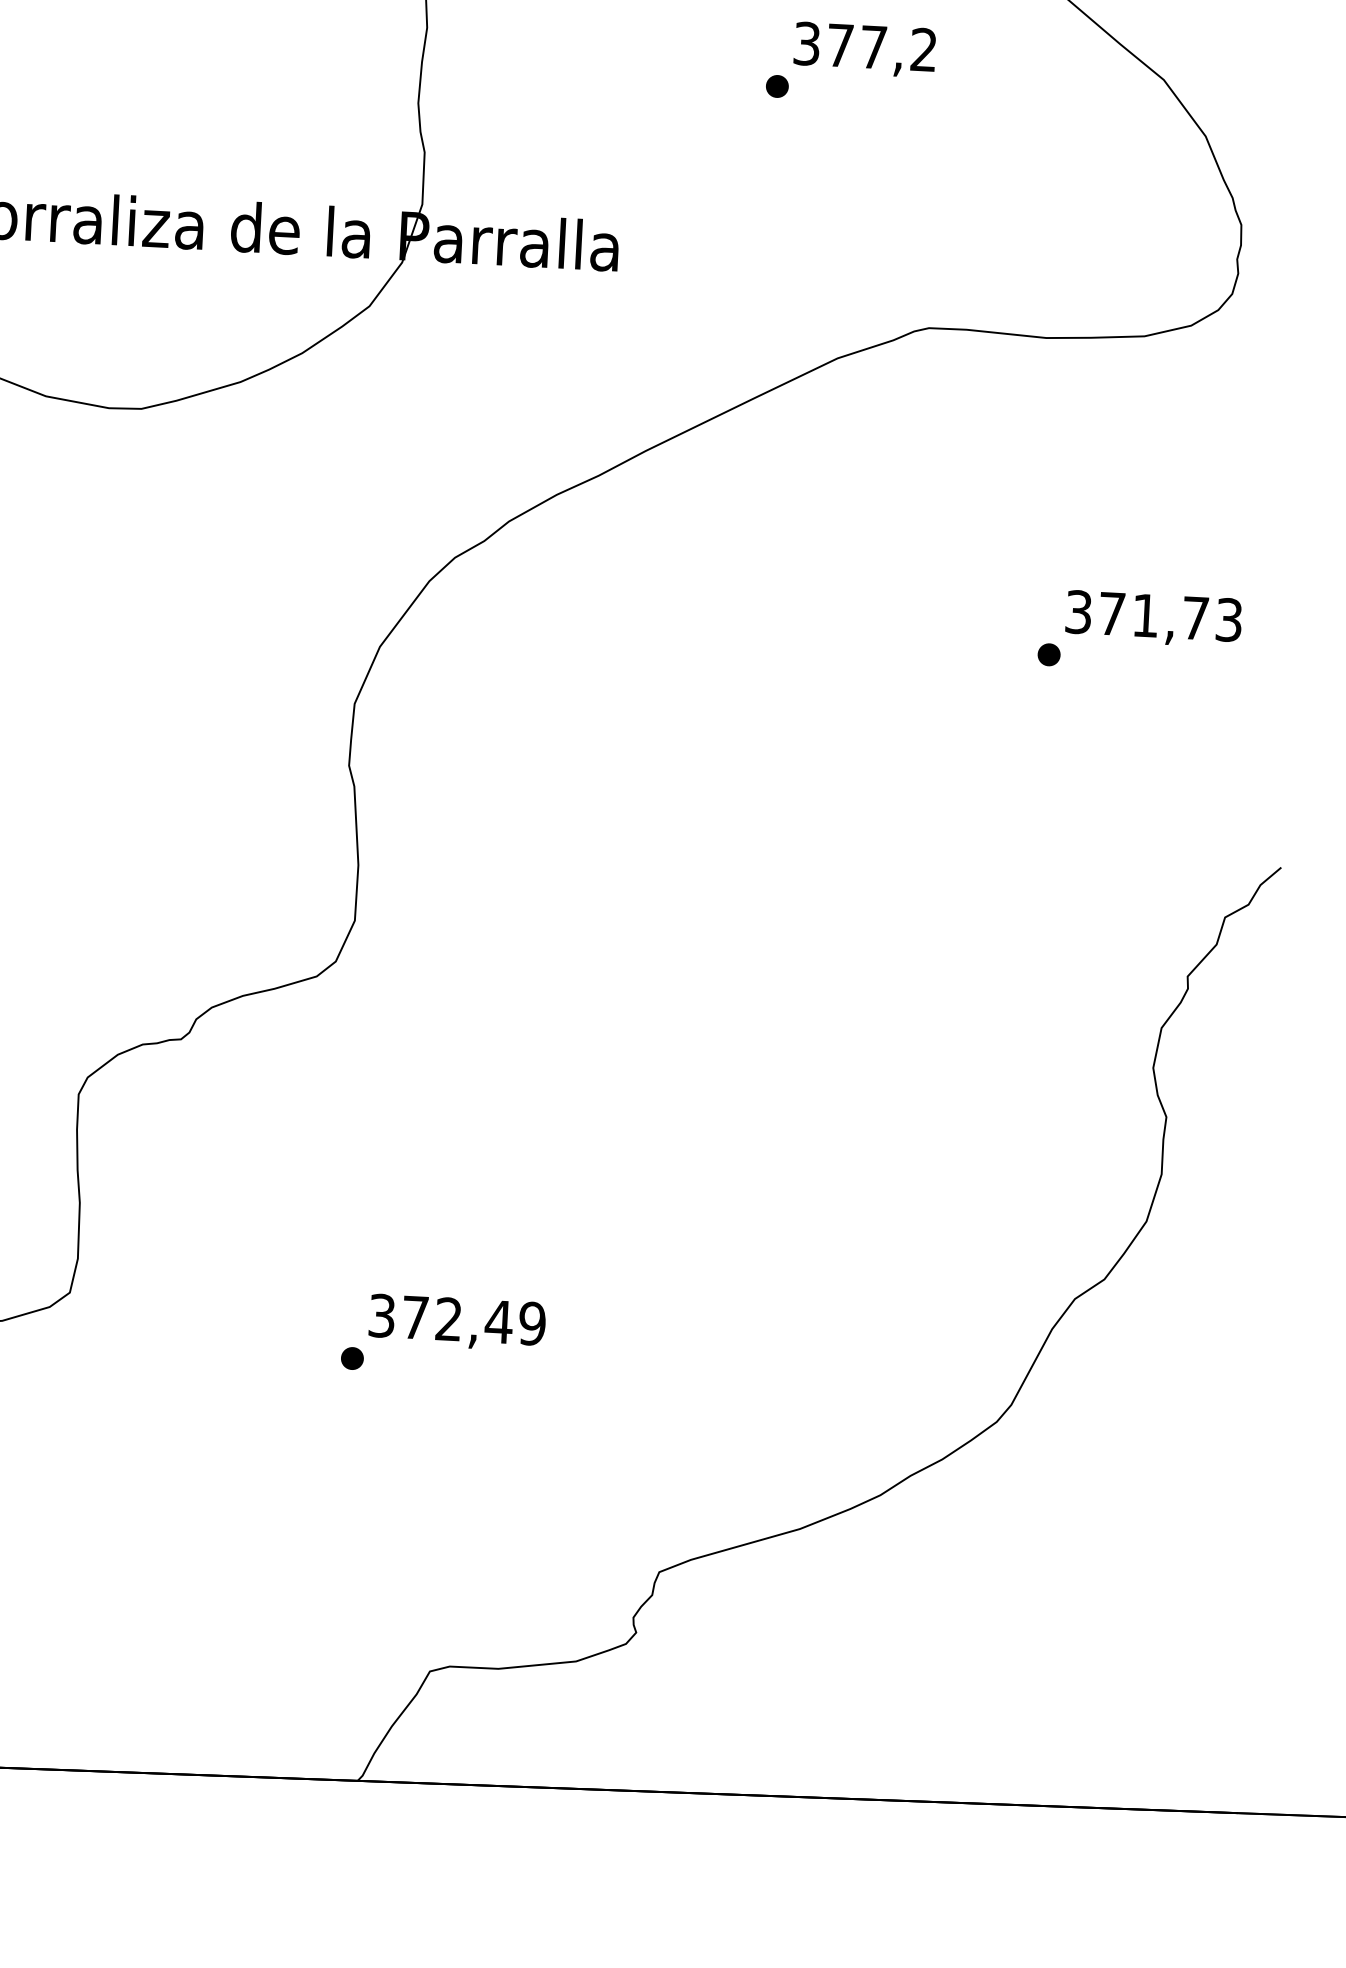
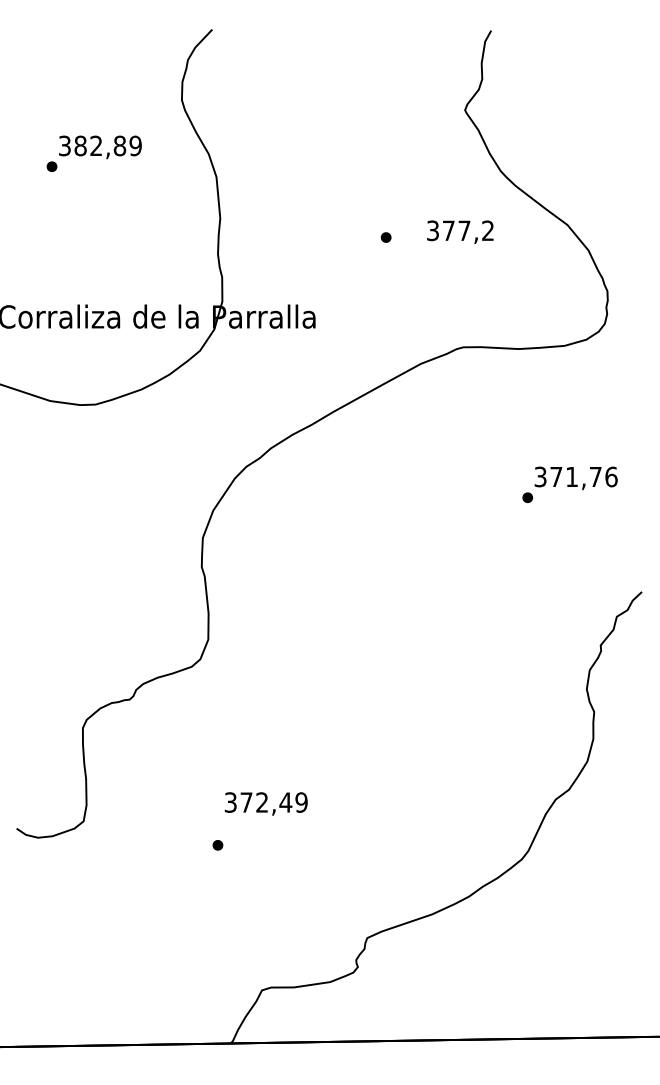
text: (865, 48) -> (460, 231), moved
text: (1229, 619) -> (611, 476), 371,73 -> 371,76
text: (455, 1321) -> (265, 803), moved

